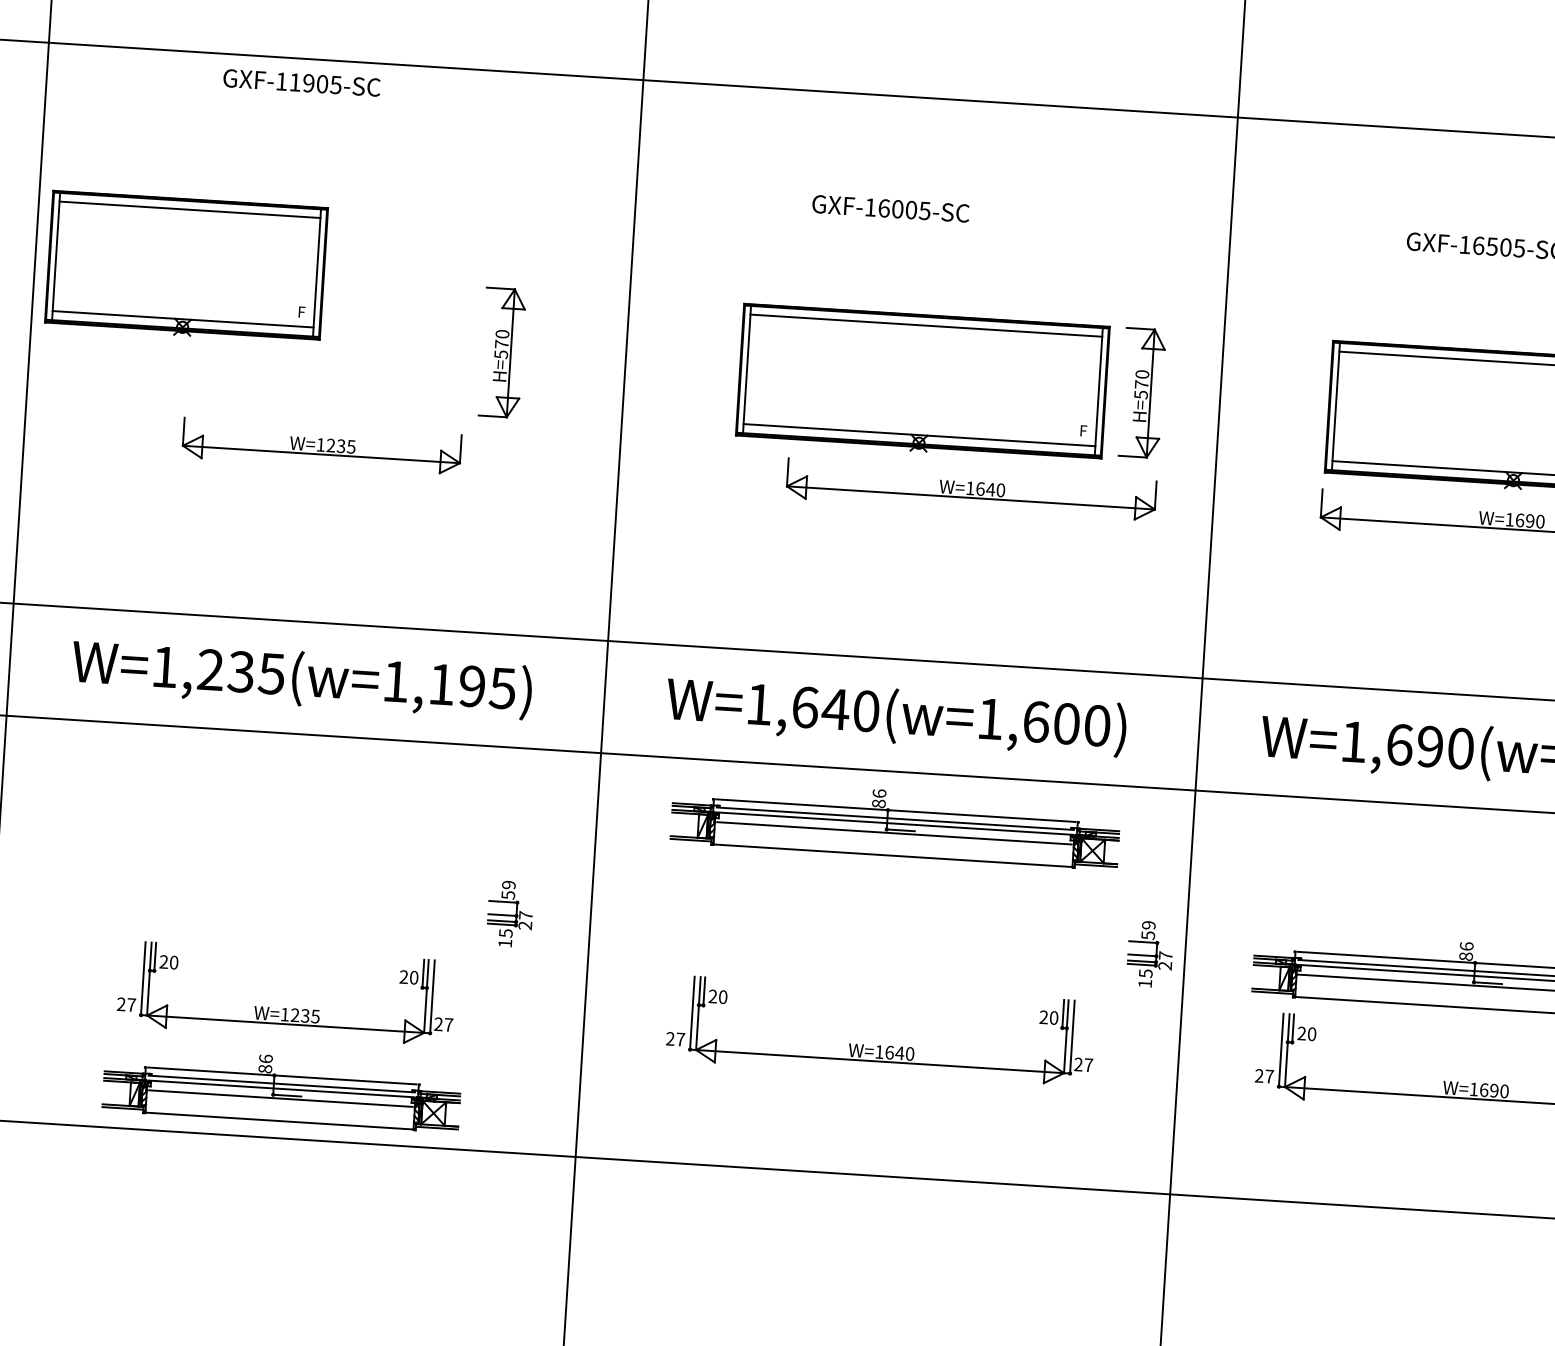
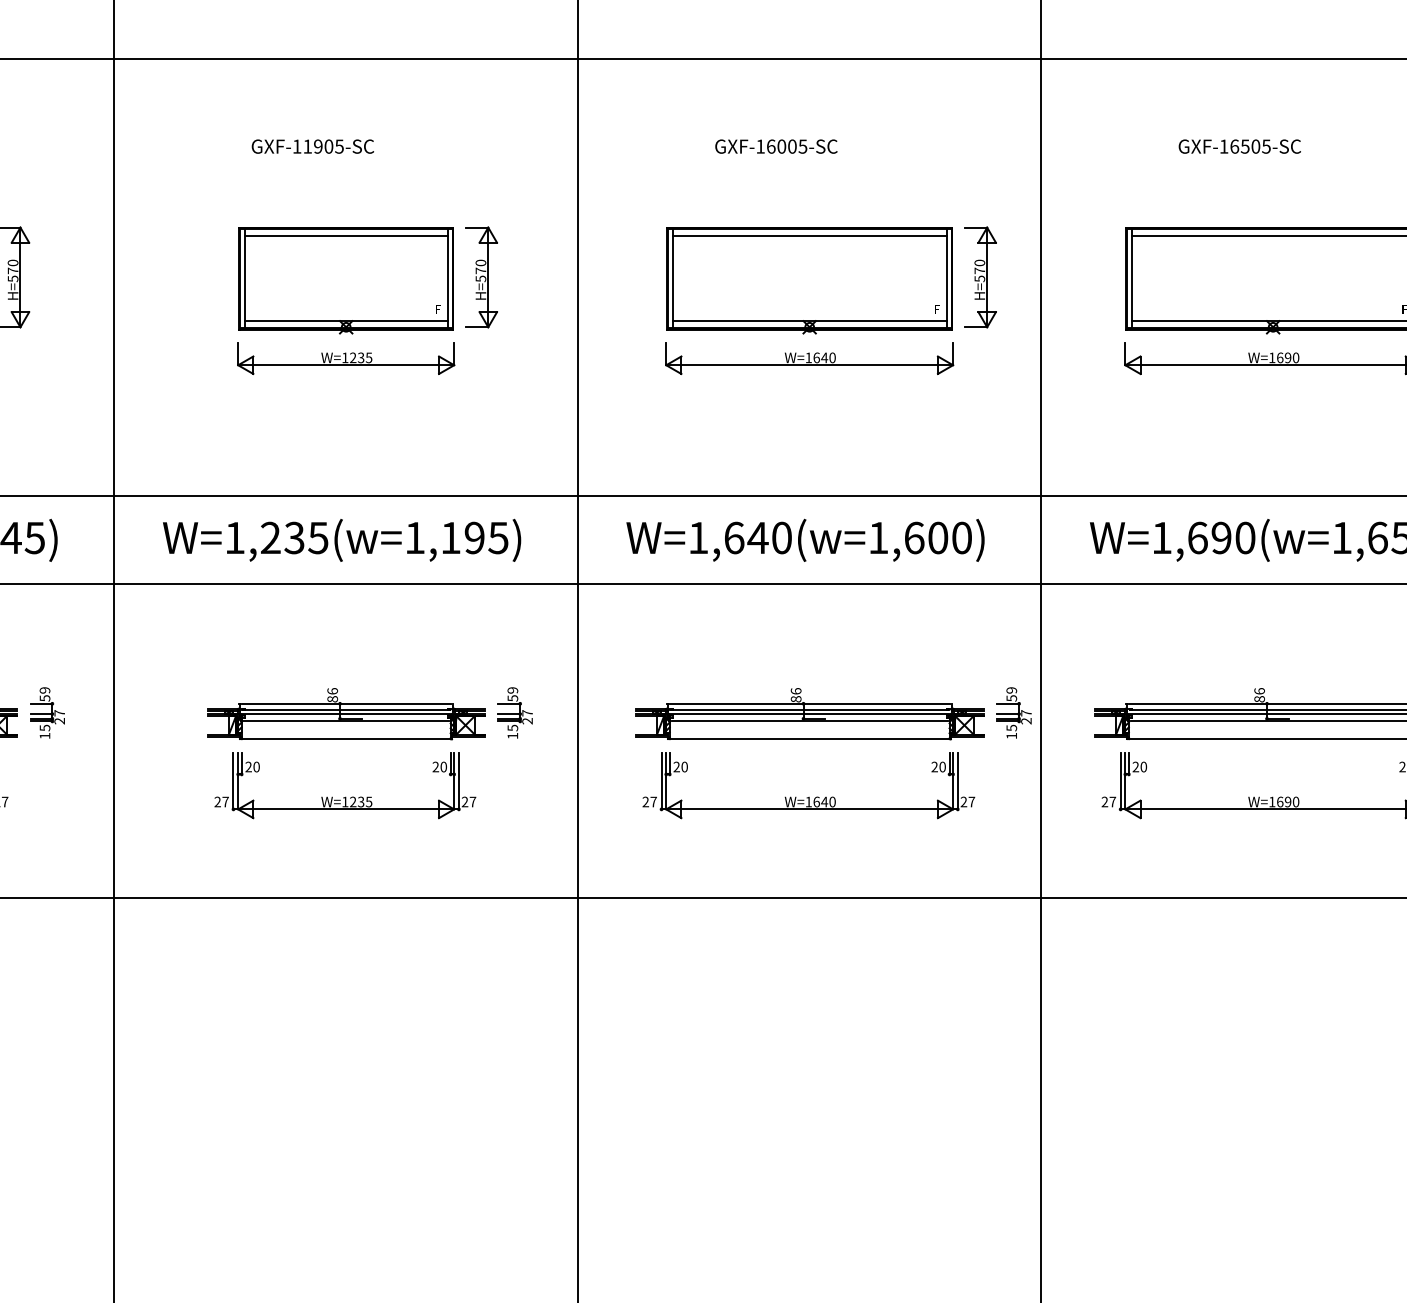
text: (301, 82) -> (312, 146), moved
part: (185, 267) -> (345, 280), moved
part: (971, 489) -> (809, 358), moved
part: (894, 824) -> (809, 714), moved
part: (281, 1089) -> (346, 714), moved

